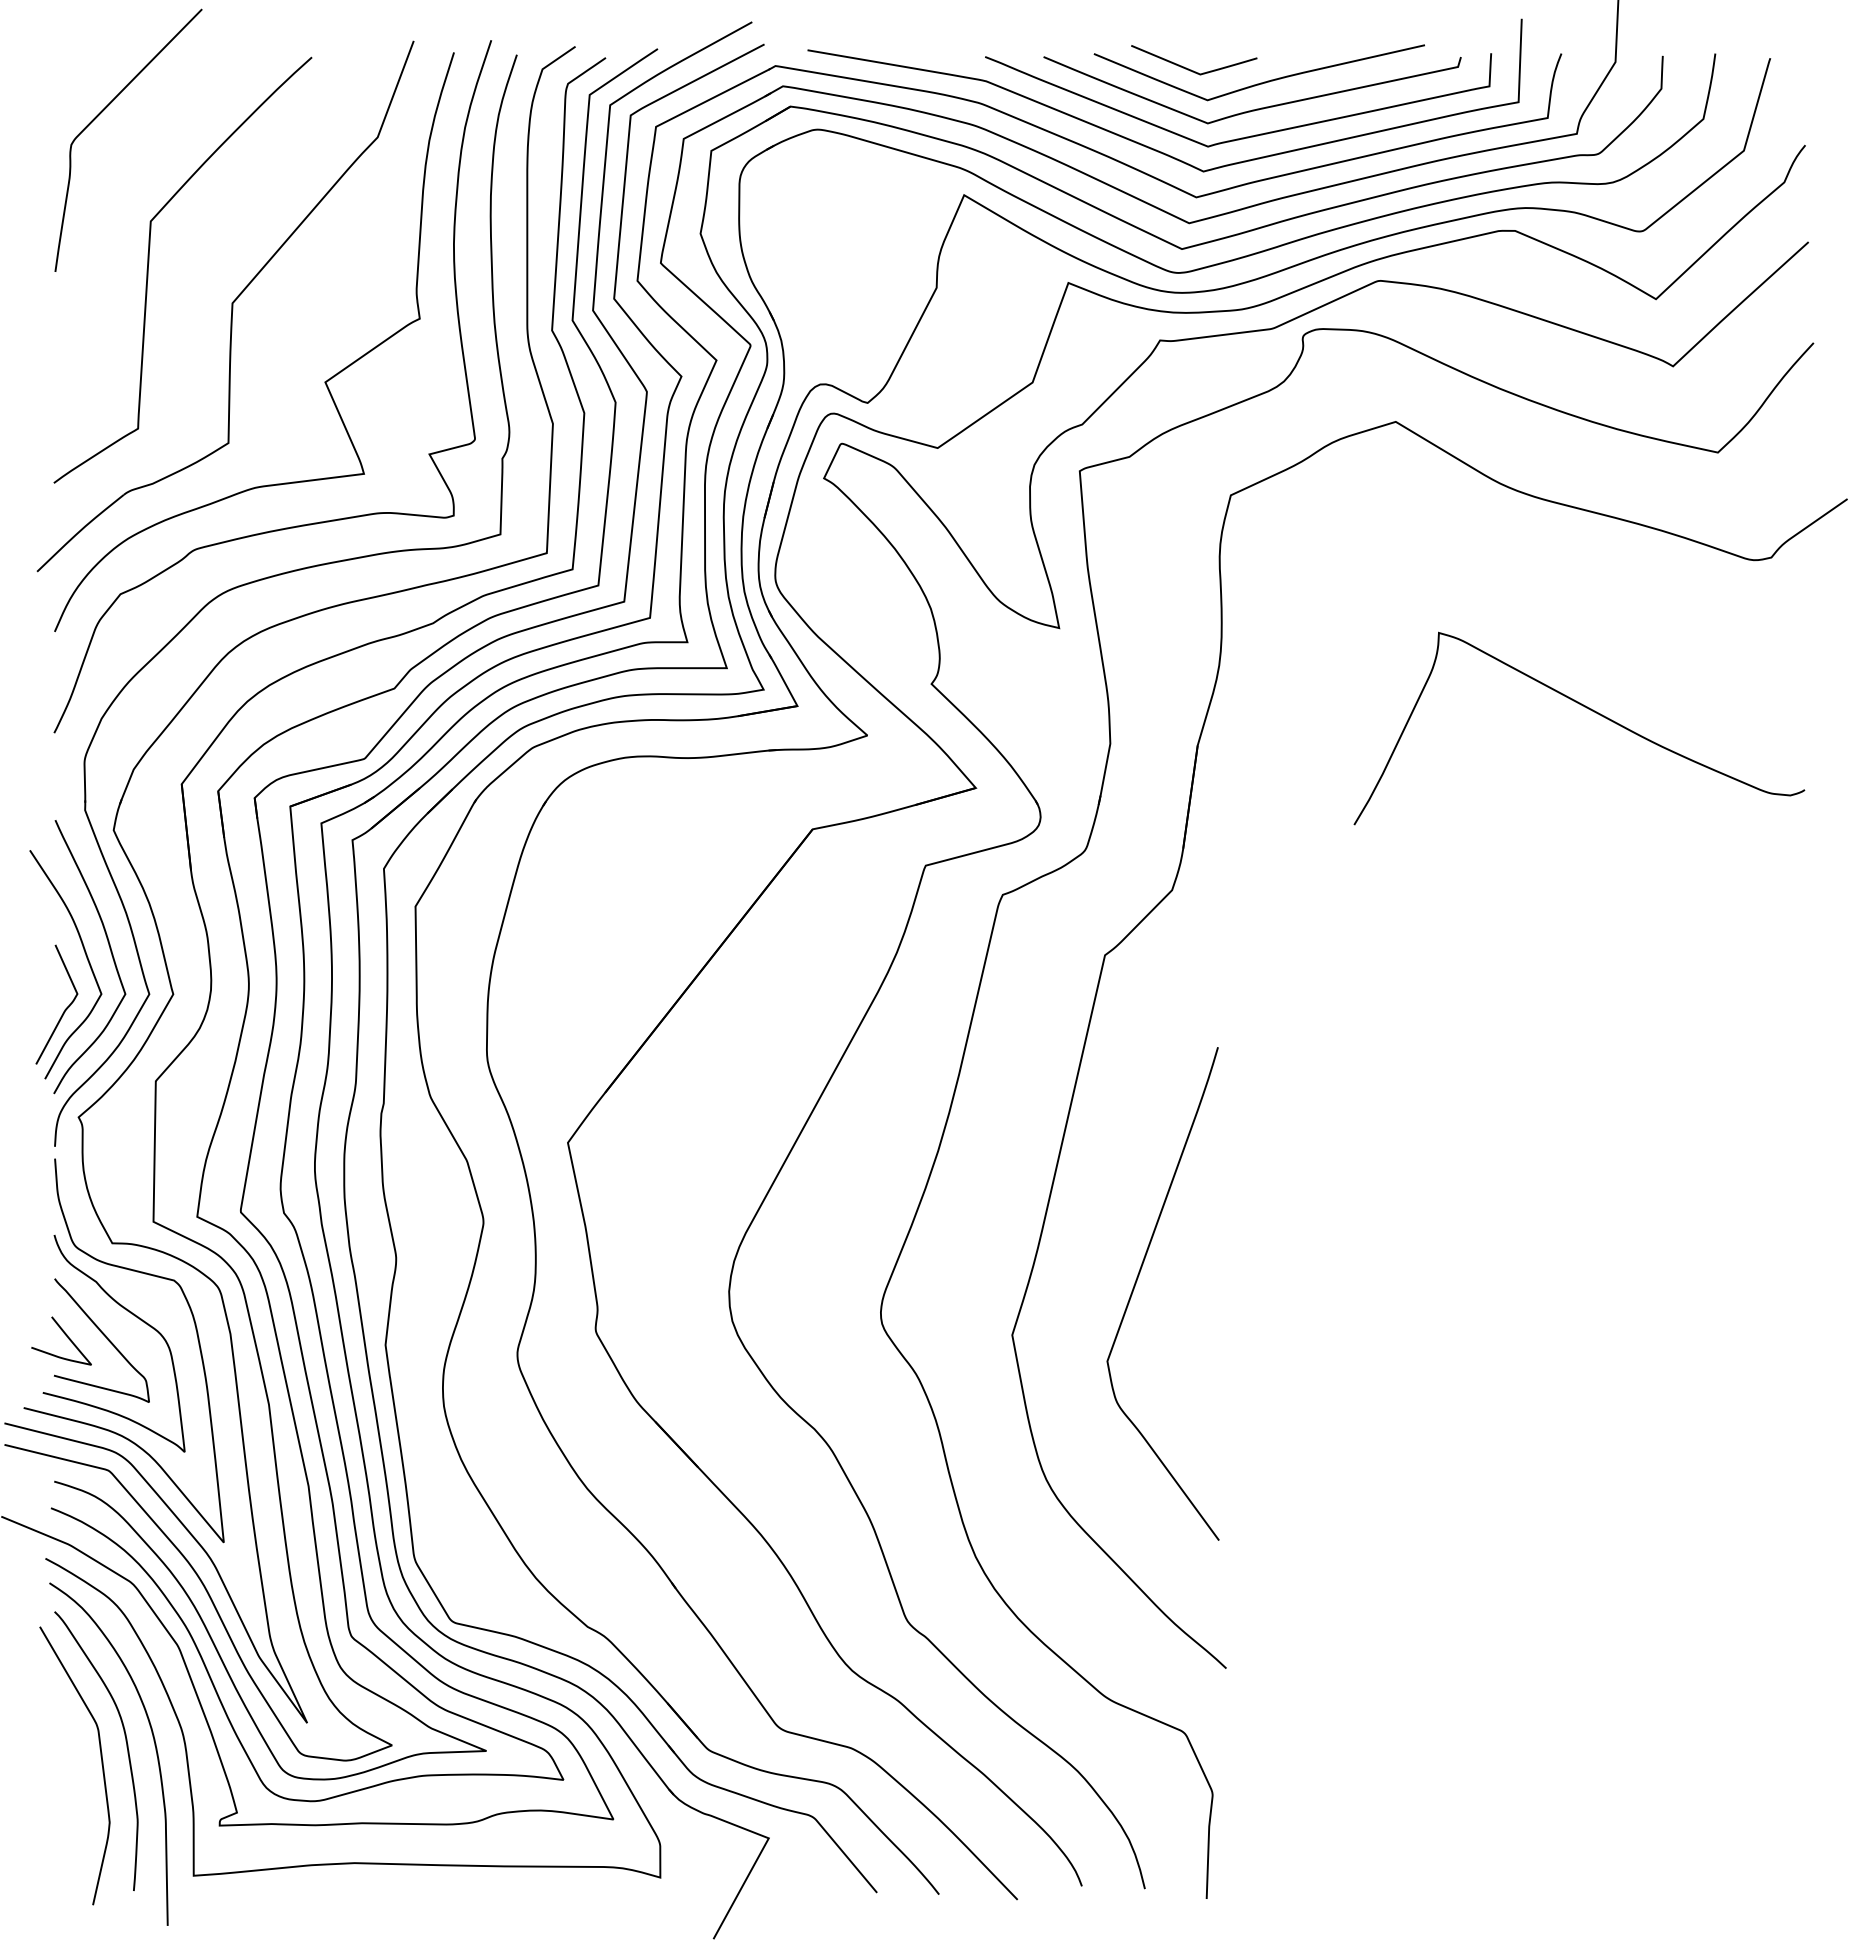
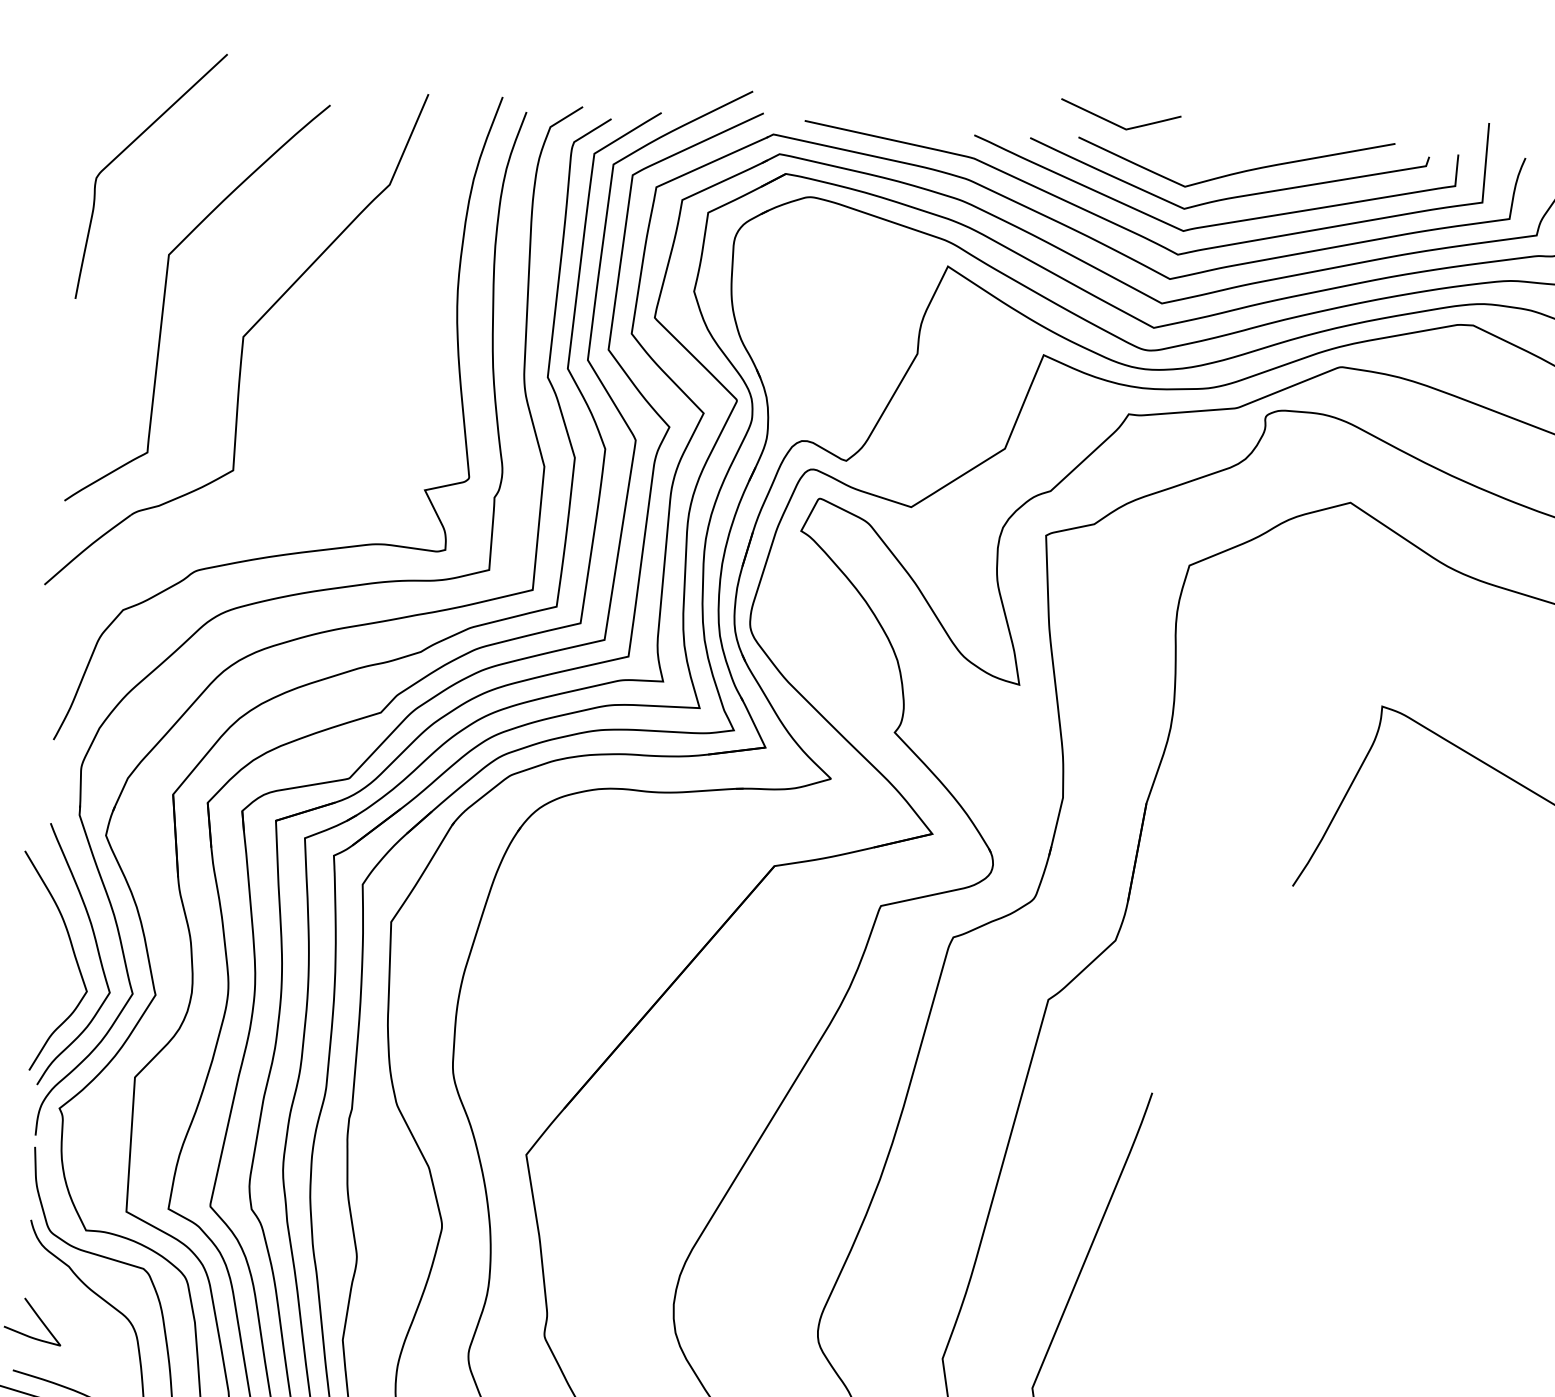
curve: (1191, 69) -> (1117, 124), moved
curve: (324, 381) -> (327, 415), removed
curve: (64, 1009) -> (50, 1004), removed
curve: (104, 1336) -> (74, 1319), removed

